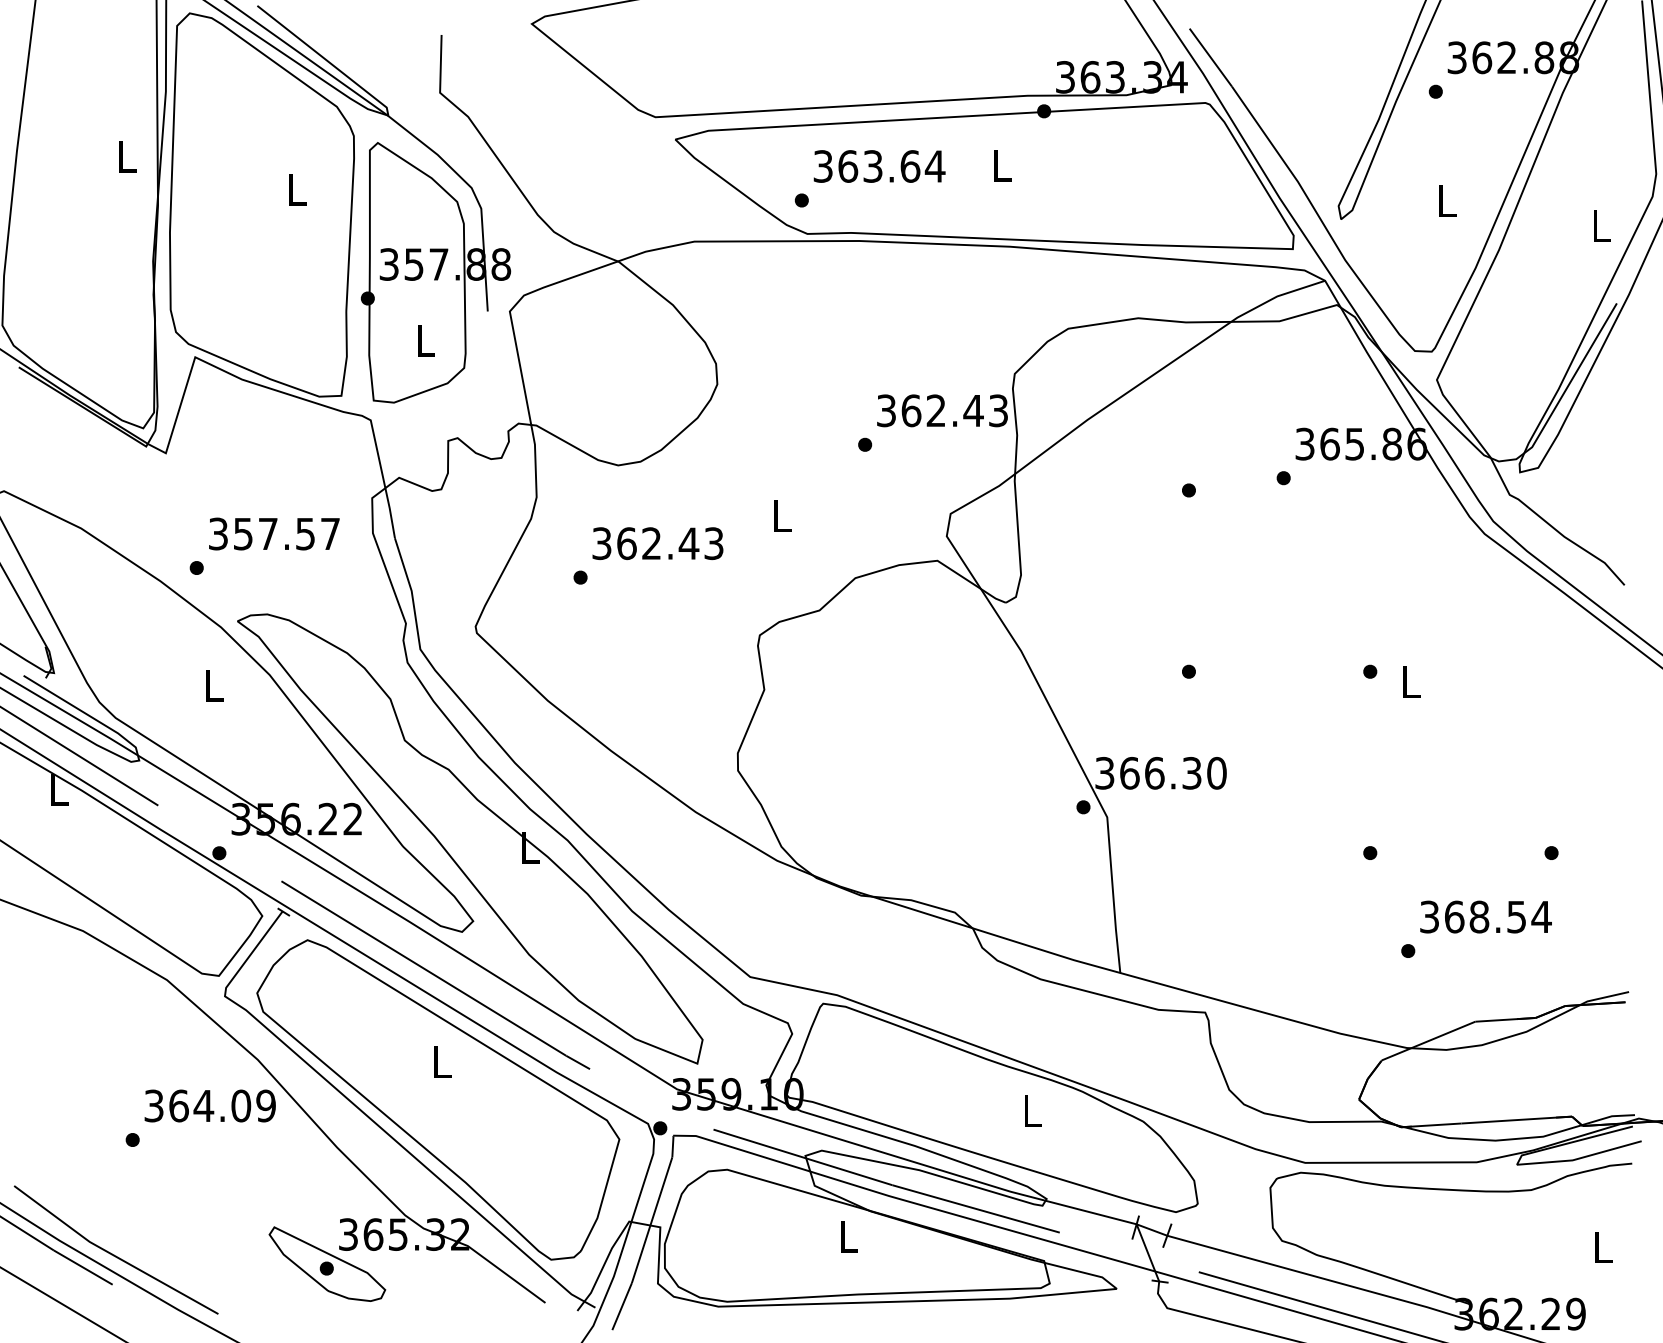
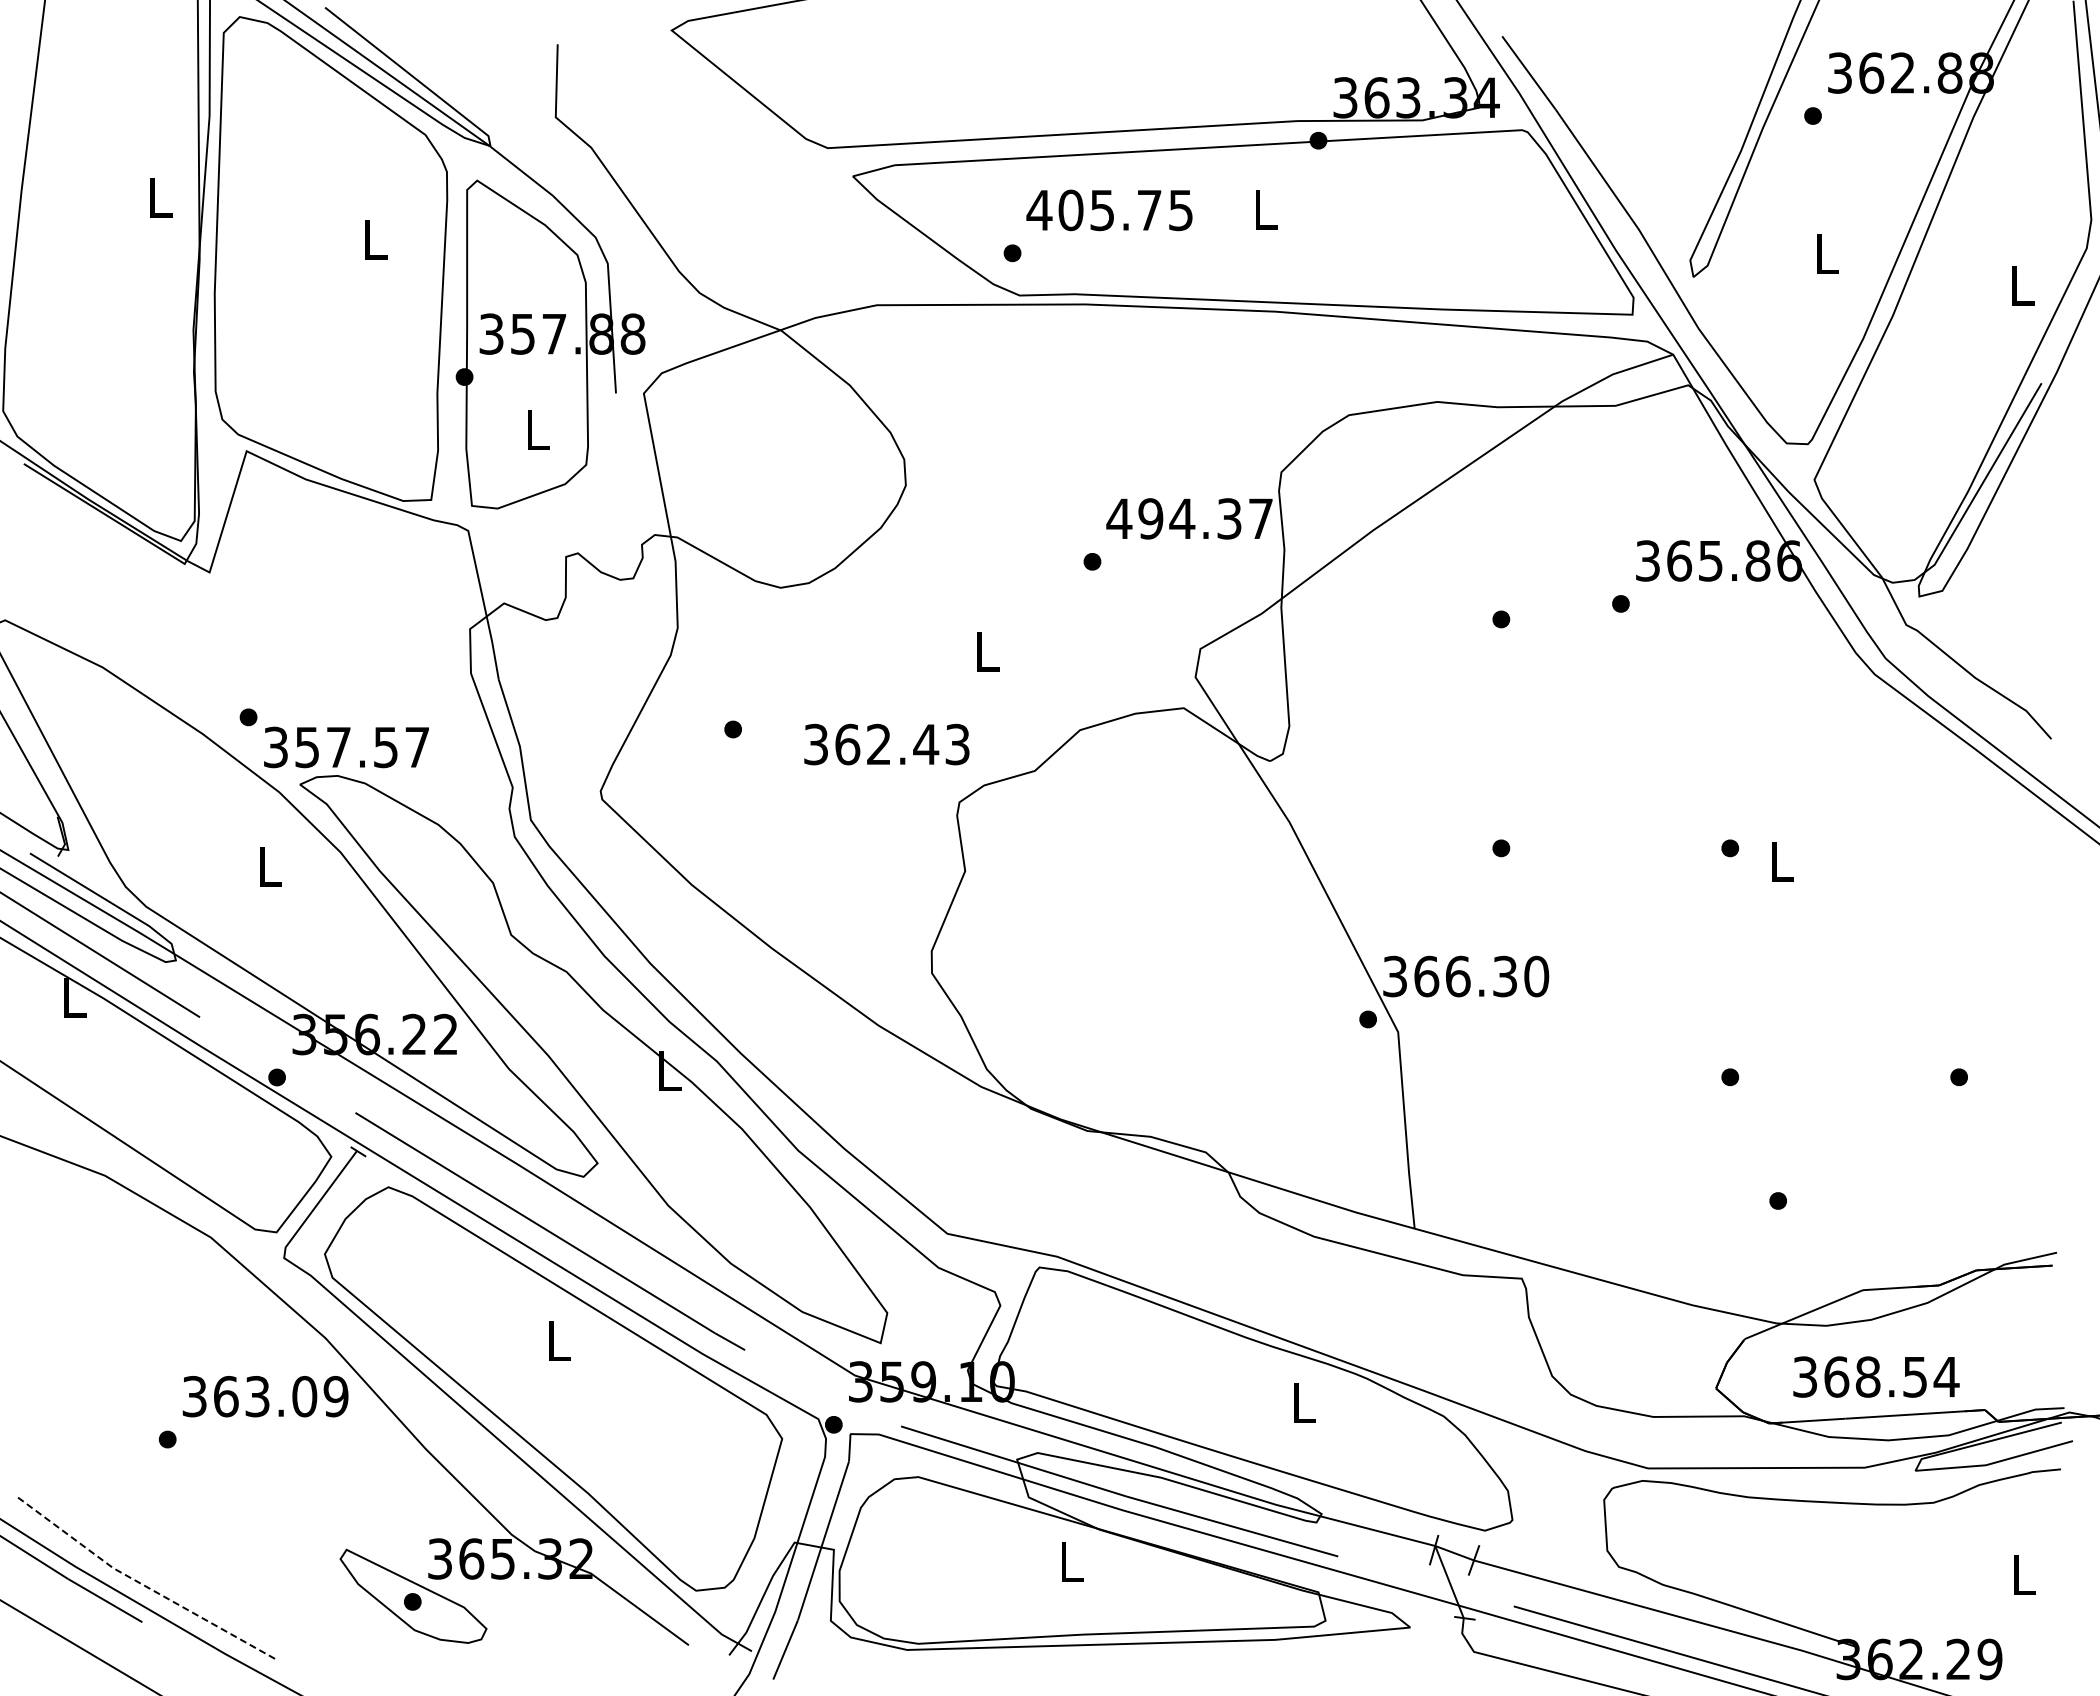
text: (879, 166) -> (1110, 210), 363.64 -> 405.75
text: (941, 410) -> (1189, 518), 362.43 -> 494.37
text: (274, 534) -> (346, 747), moved
text: (657, 543) -> (886, 744), moved
text: (1486, 916) -> (1876, 1376), moved
text: (203, 1105) -> (257, 1396), 364.09 -> 363.09
line: (112, 1254) -> (142, 1584), solid -> dashed

